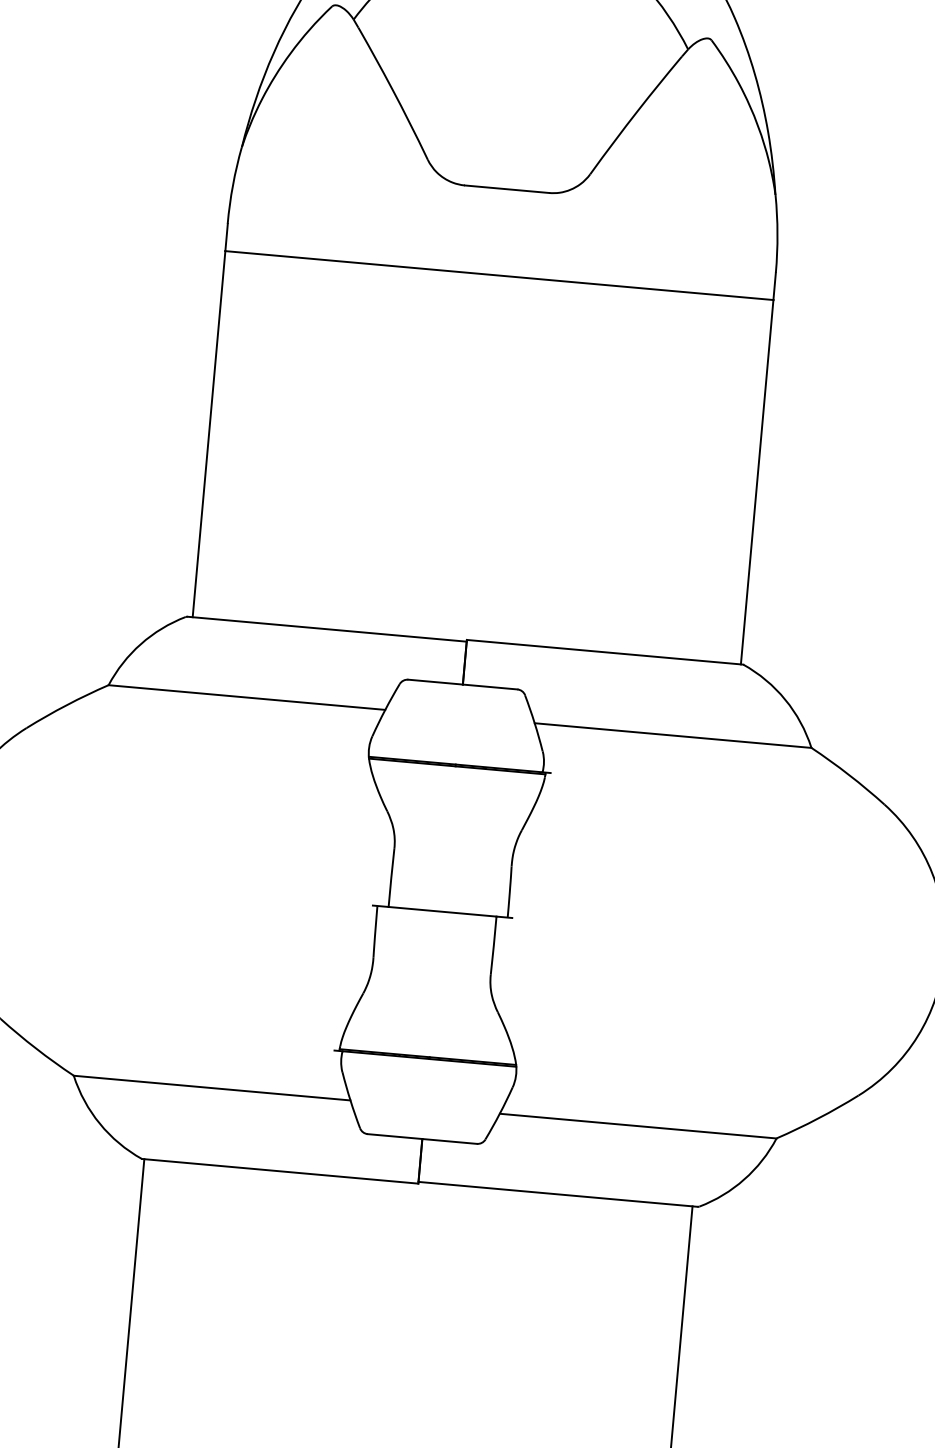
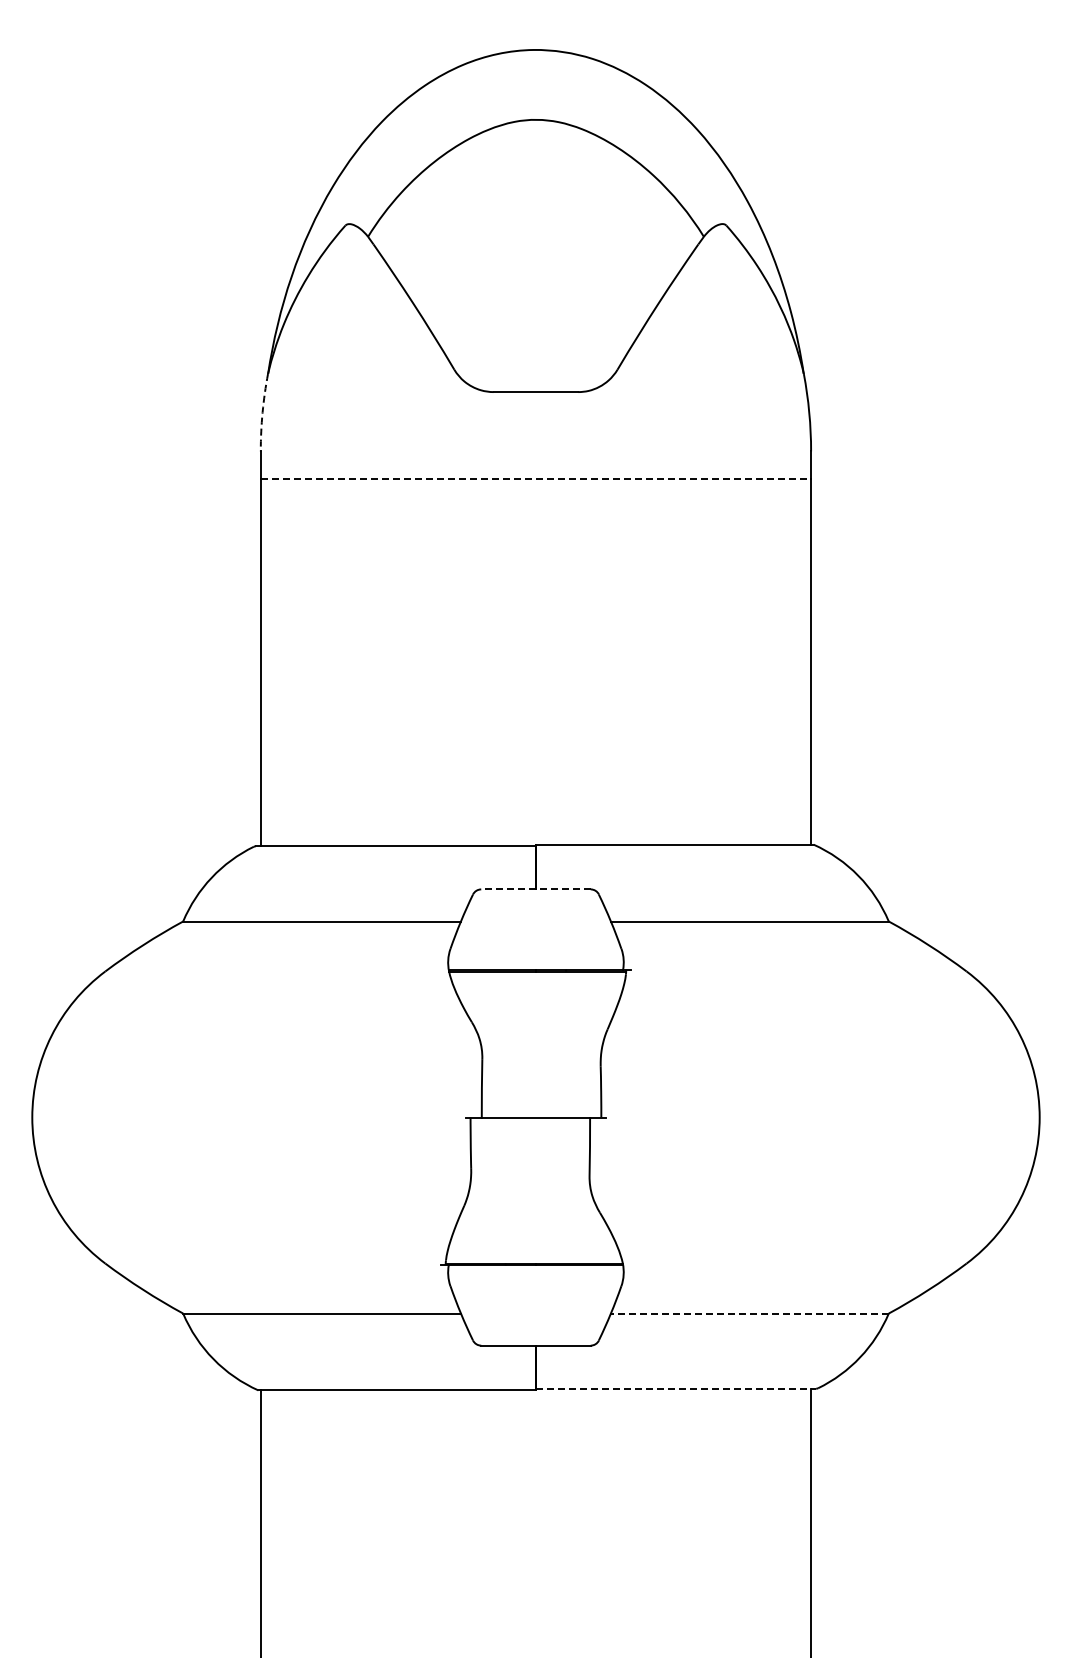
arc: (232, 185) -> (262, 412), solid -> dashed
line: (499, 275) -> (536, 478), solid -> dashed
line: (462, 684) -> (535, 889), solid -> dashed
line: (637, 1125) -> (749, 1313), solid -> dashed
line: (558, 1194) -> (676, 1388), solid -> dashed

